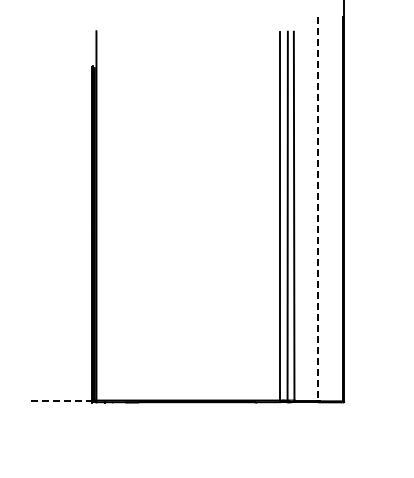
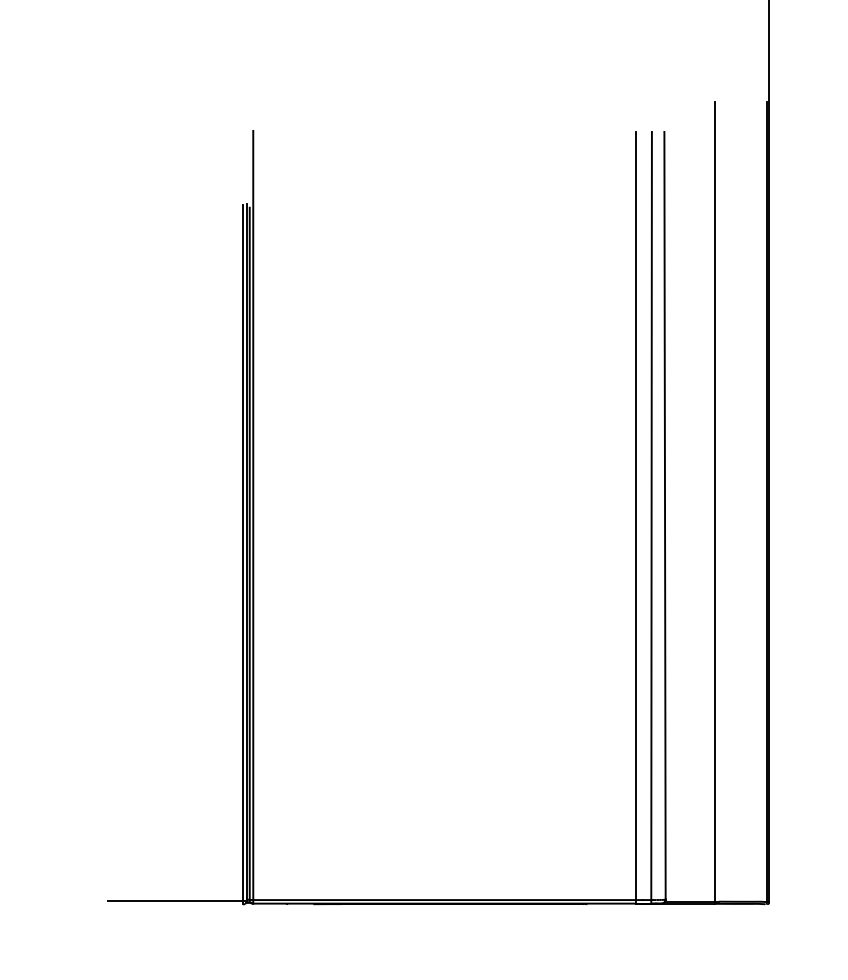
line: (317, 209) -> (713, 502), dashed -> solid
line: (59, 400) -> (176, 900), dashed -> solid

